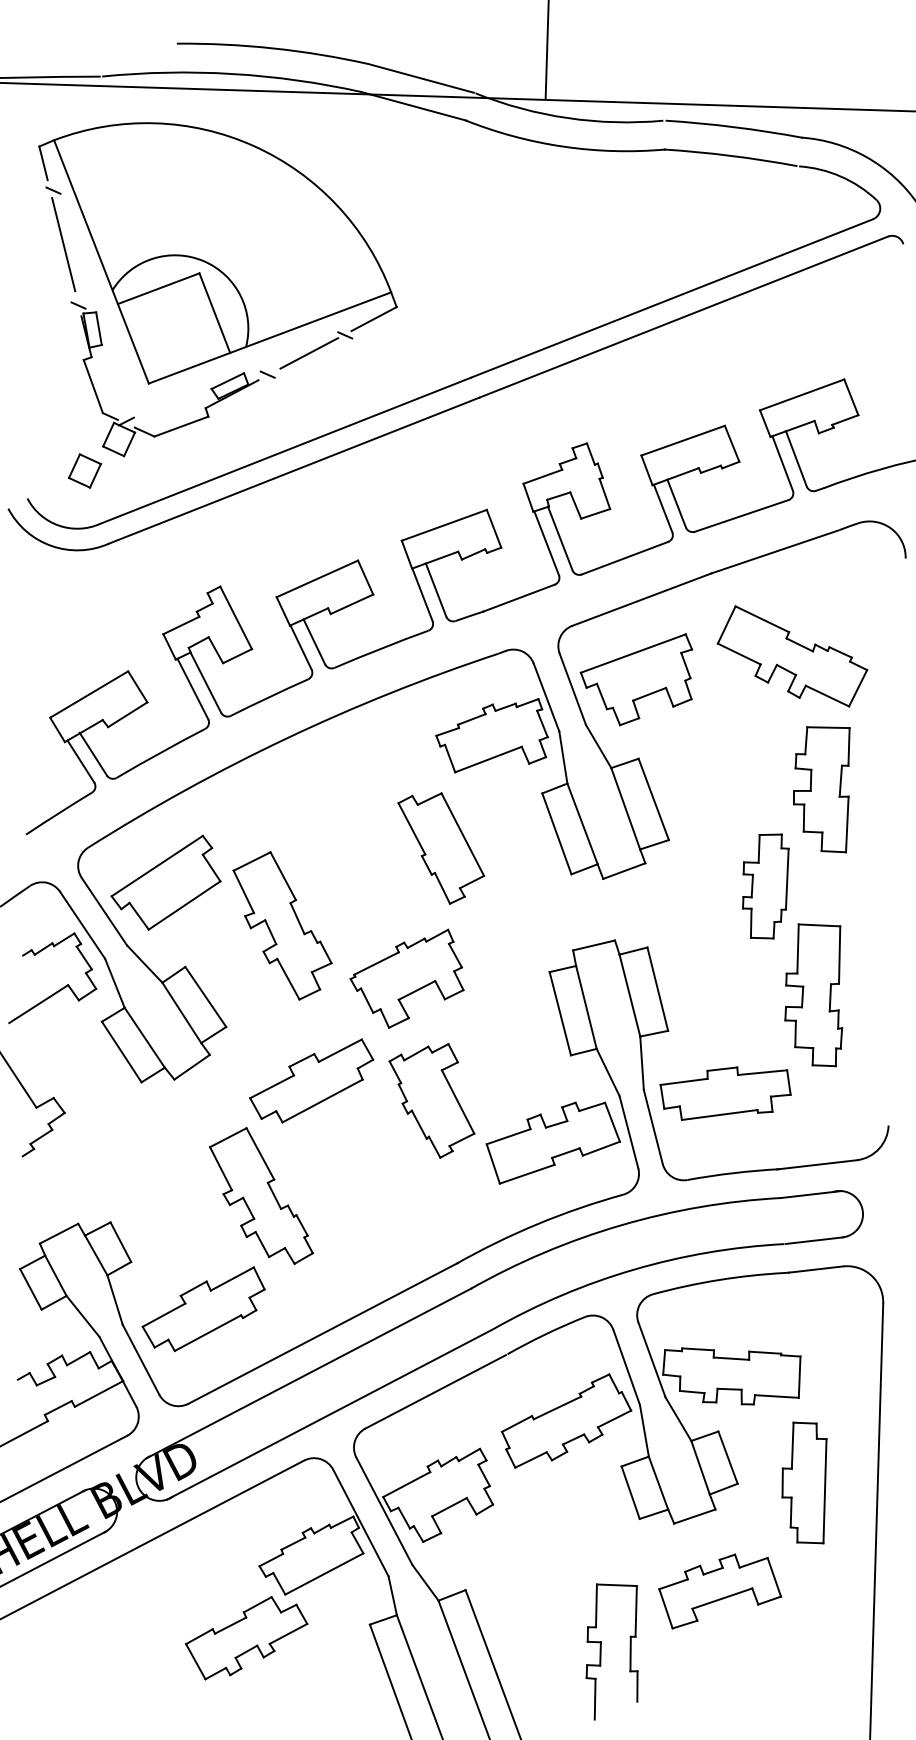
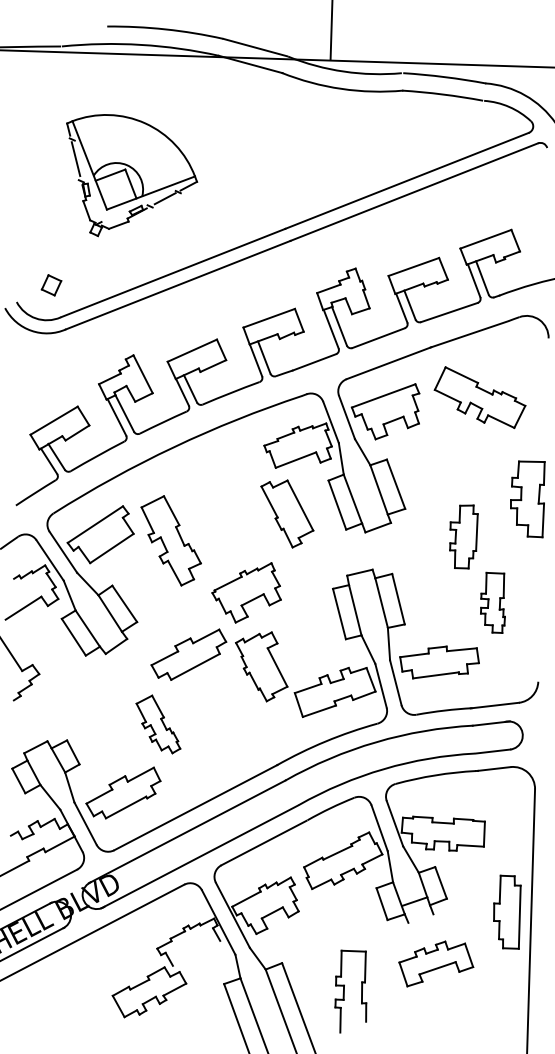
part: (216, 289) -> (131, 175), size x0.6
part: (821, 789) -> (527, 499), moved
part: (441, 847) -> (287, 513), moved
part: (281, 925) -> (170, 540), moved
part: (812, 994) -> (492, 602), size x0.7
part: (261, 1196) -> (158, 724), size x0.7
part: (804, 1481) -> (507, 911), moved
line: (694, 1516) -> (414, 901), moved
line: (324, 1572) -> (196, 952), removed
part: (611, 1651) -> (350, 991), moved

